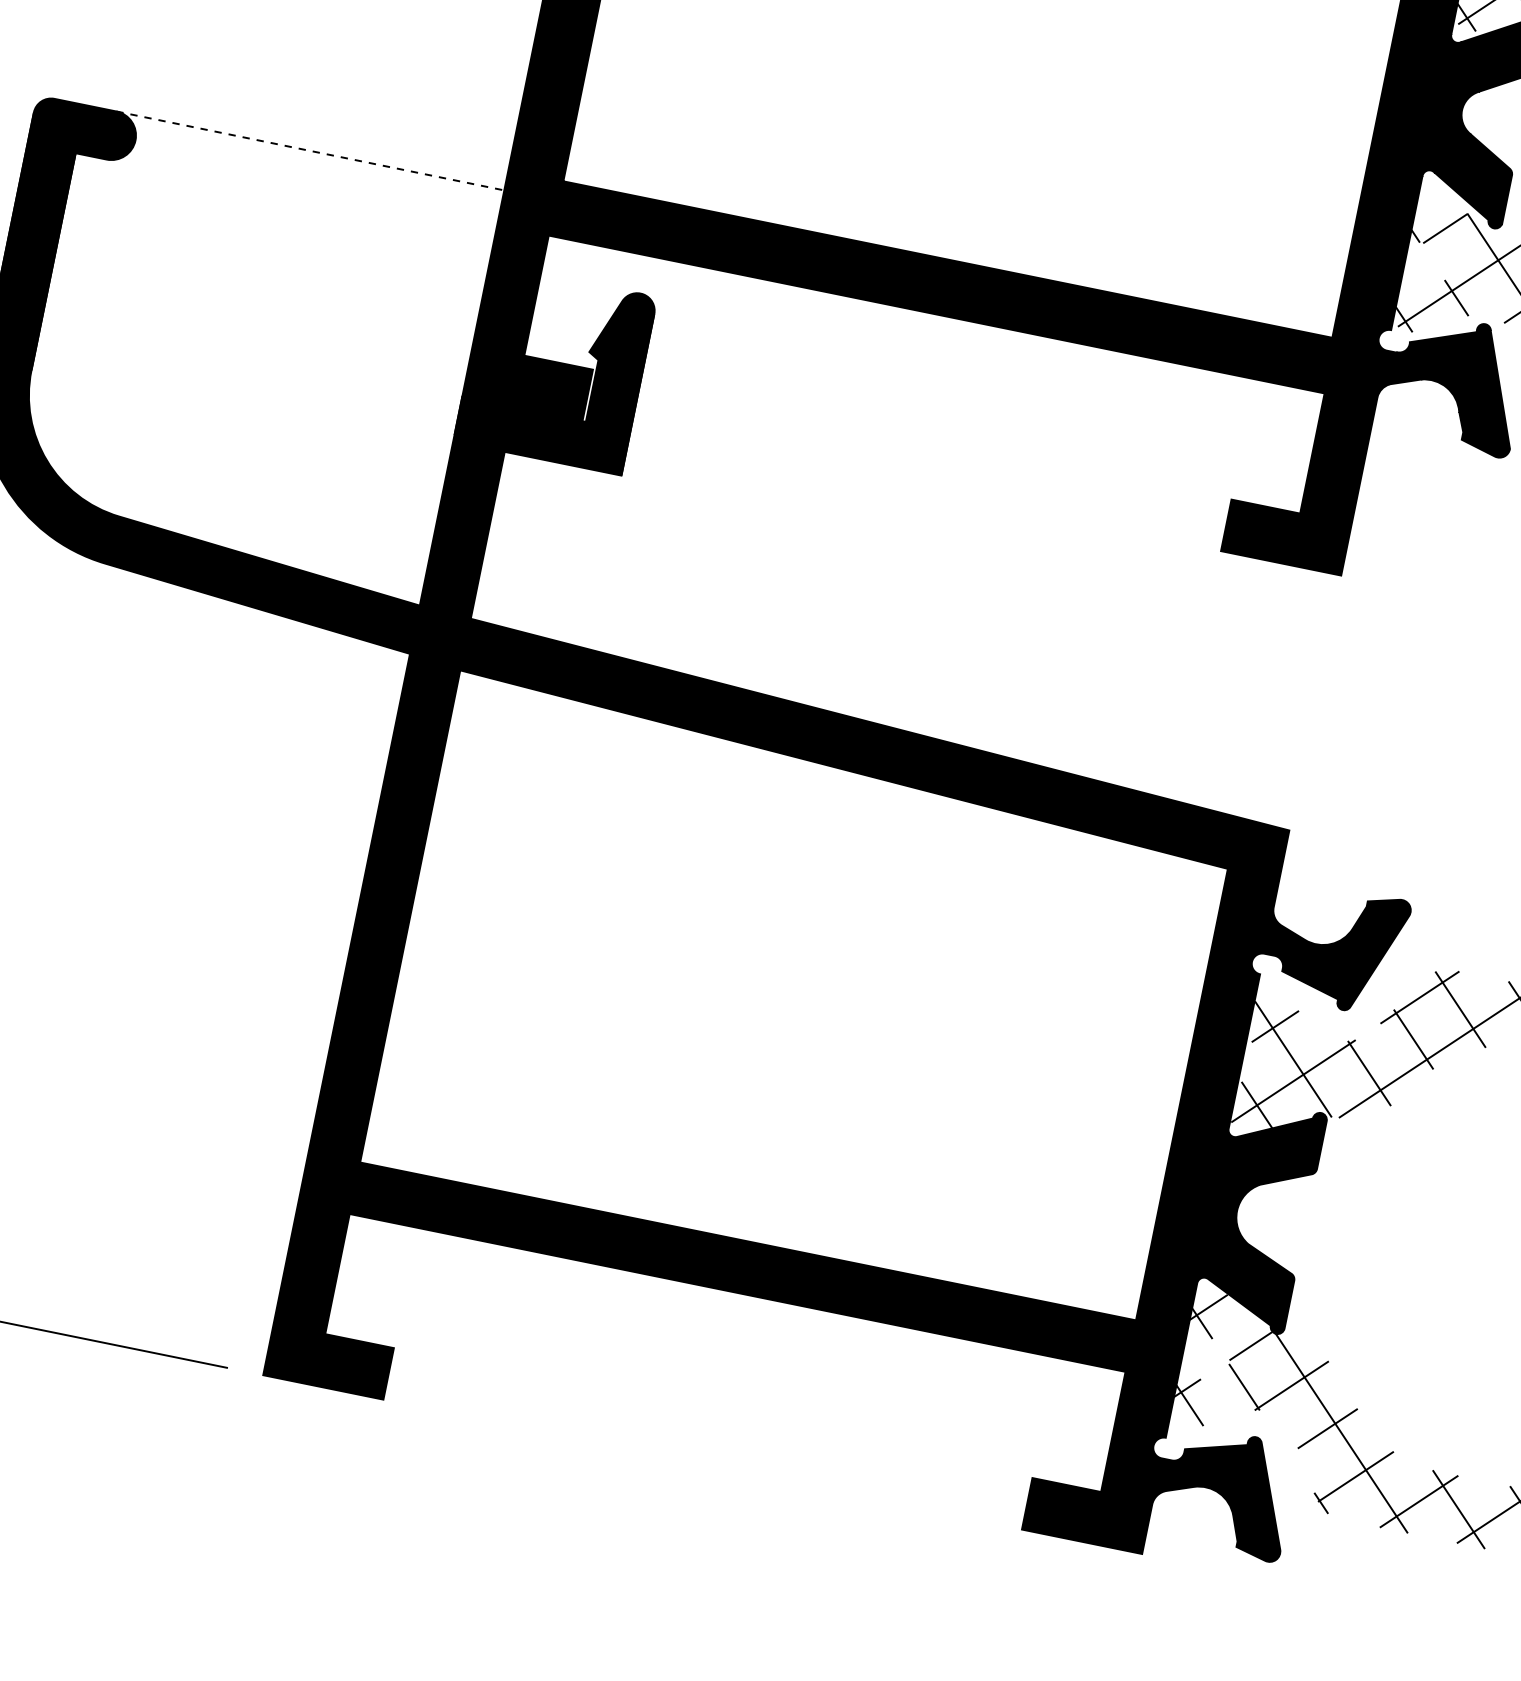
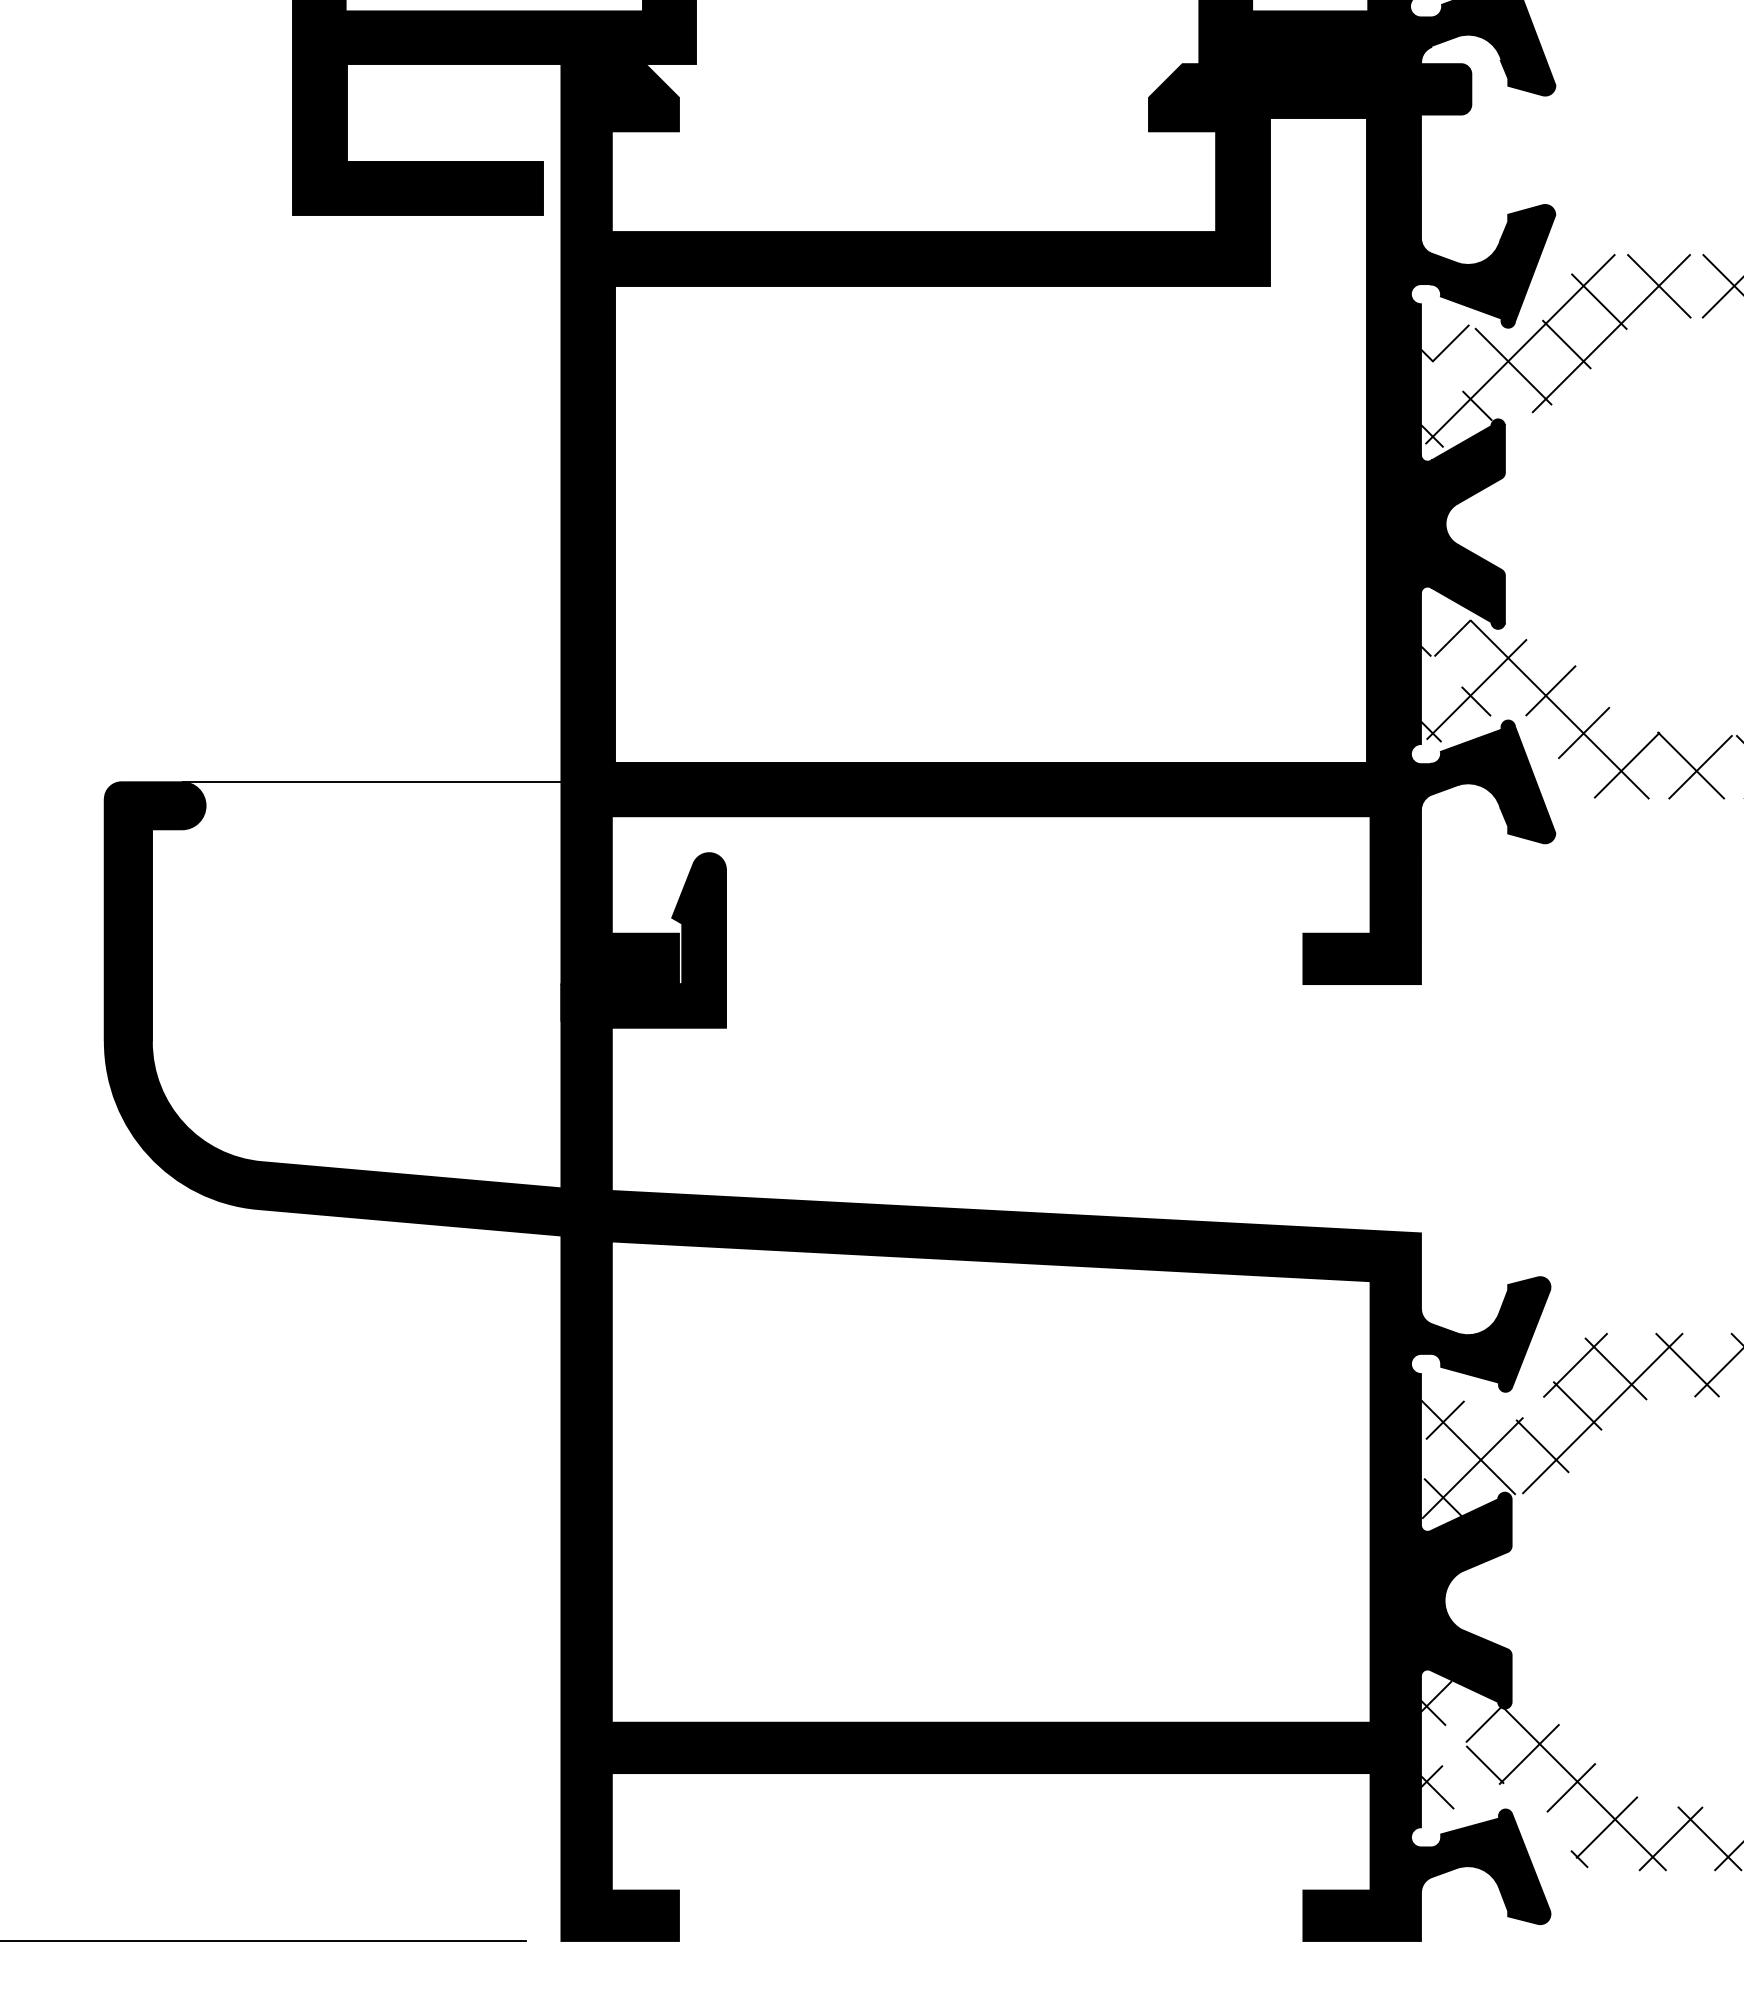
line: (310, 151) -> (371, 782), dashed -> solid

